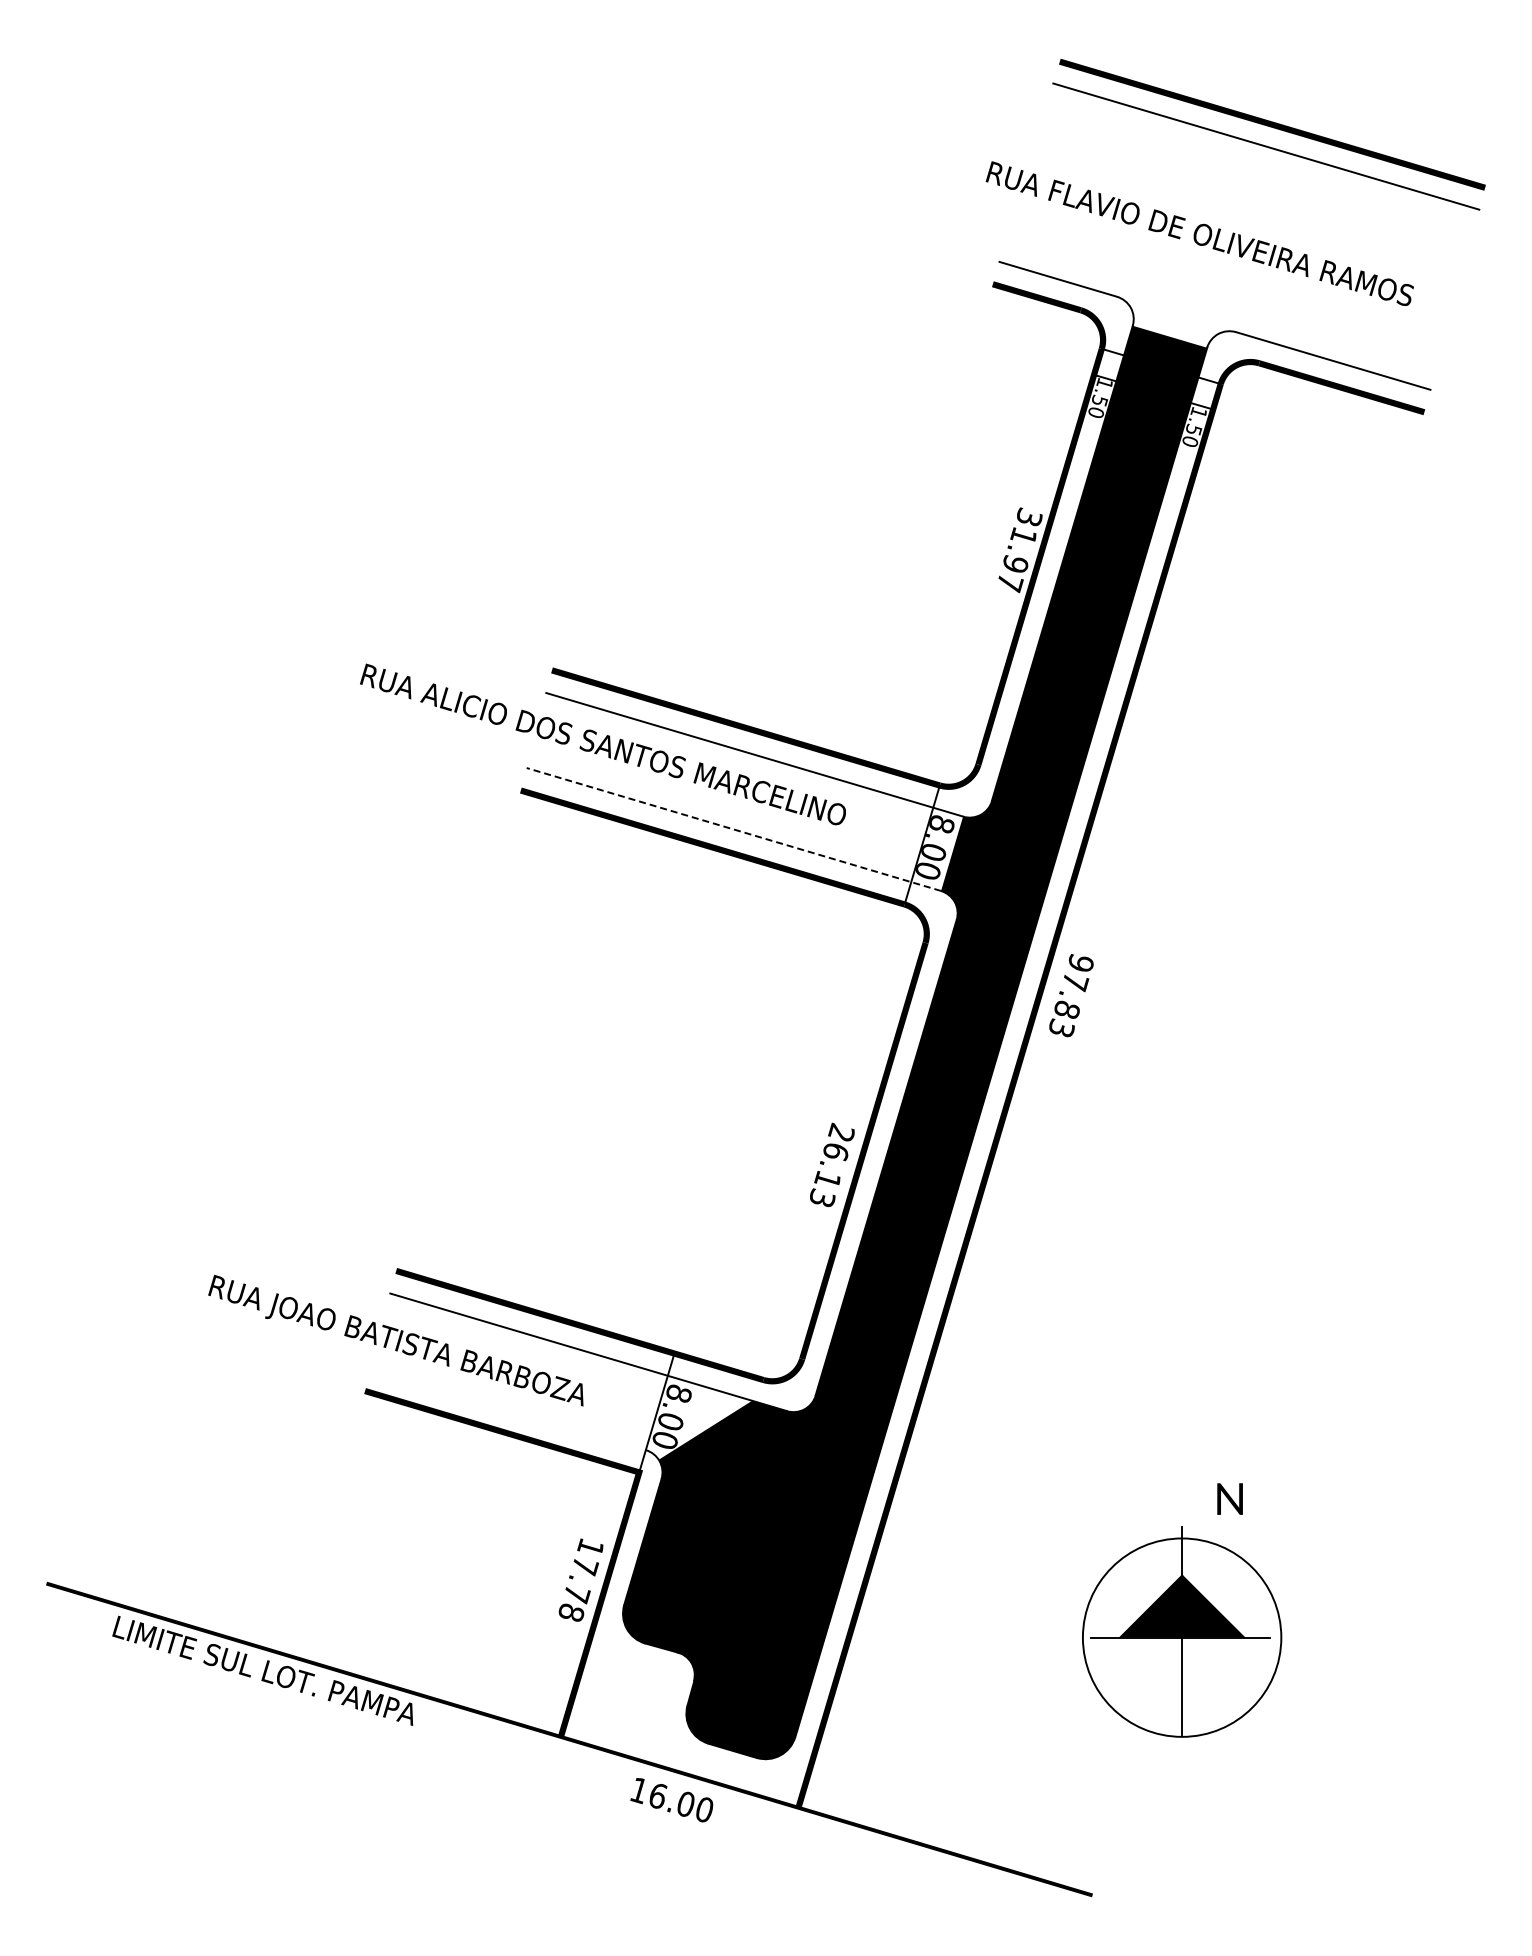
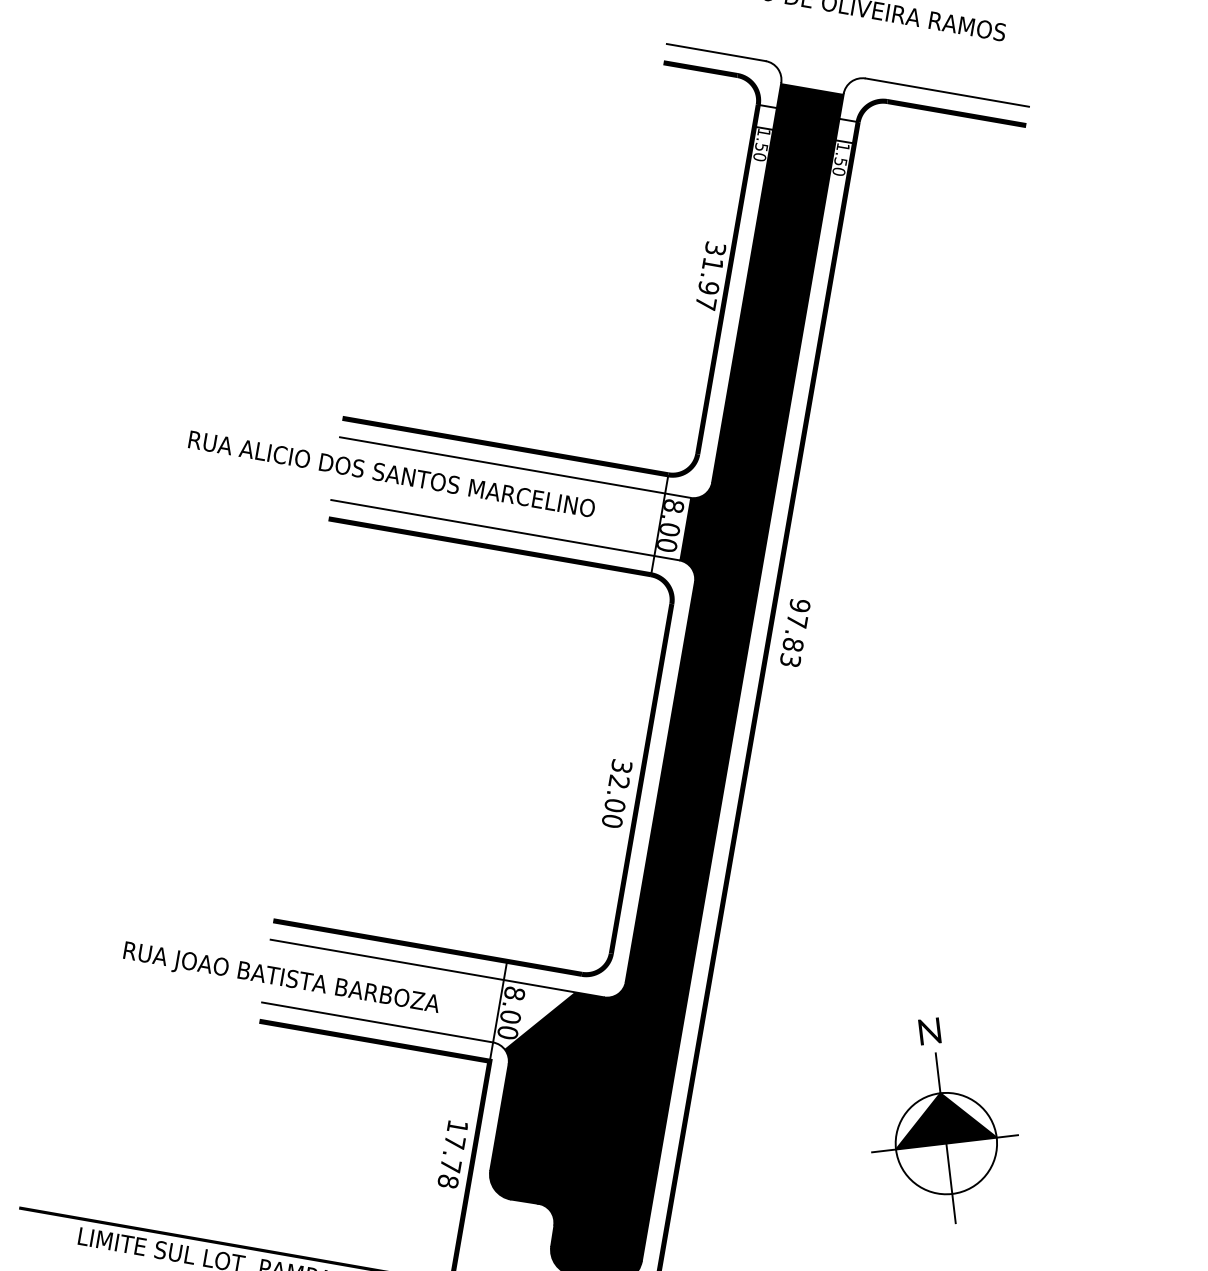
line: (733, 829) -> (505, 530), dashed -> solid
text: (831, 1164) -> (616, 792), 26.13 -> 32.00
line: (507, 1409) -> (376, 1022), added
text: (1229, 1498) -> (929, 1031), moved
circle: (1182, 1637) -> (946, 1143), size x0.62

